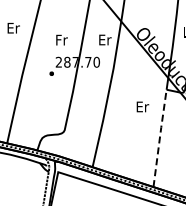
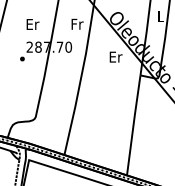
text: (105, 39) -> (77, 23), Er -> Fr
text: (61, 40) -> (32, 24), Fr -> Er
text: (142, 106) -> (115, 56), moved
line: (159, 137) -> (133, 124), dashed -> solid

